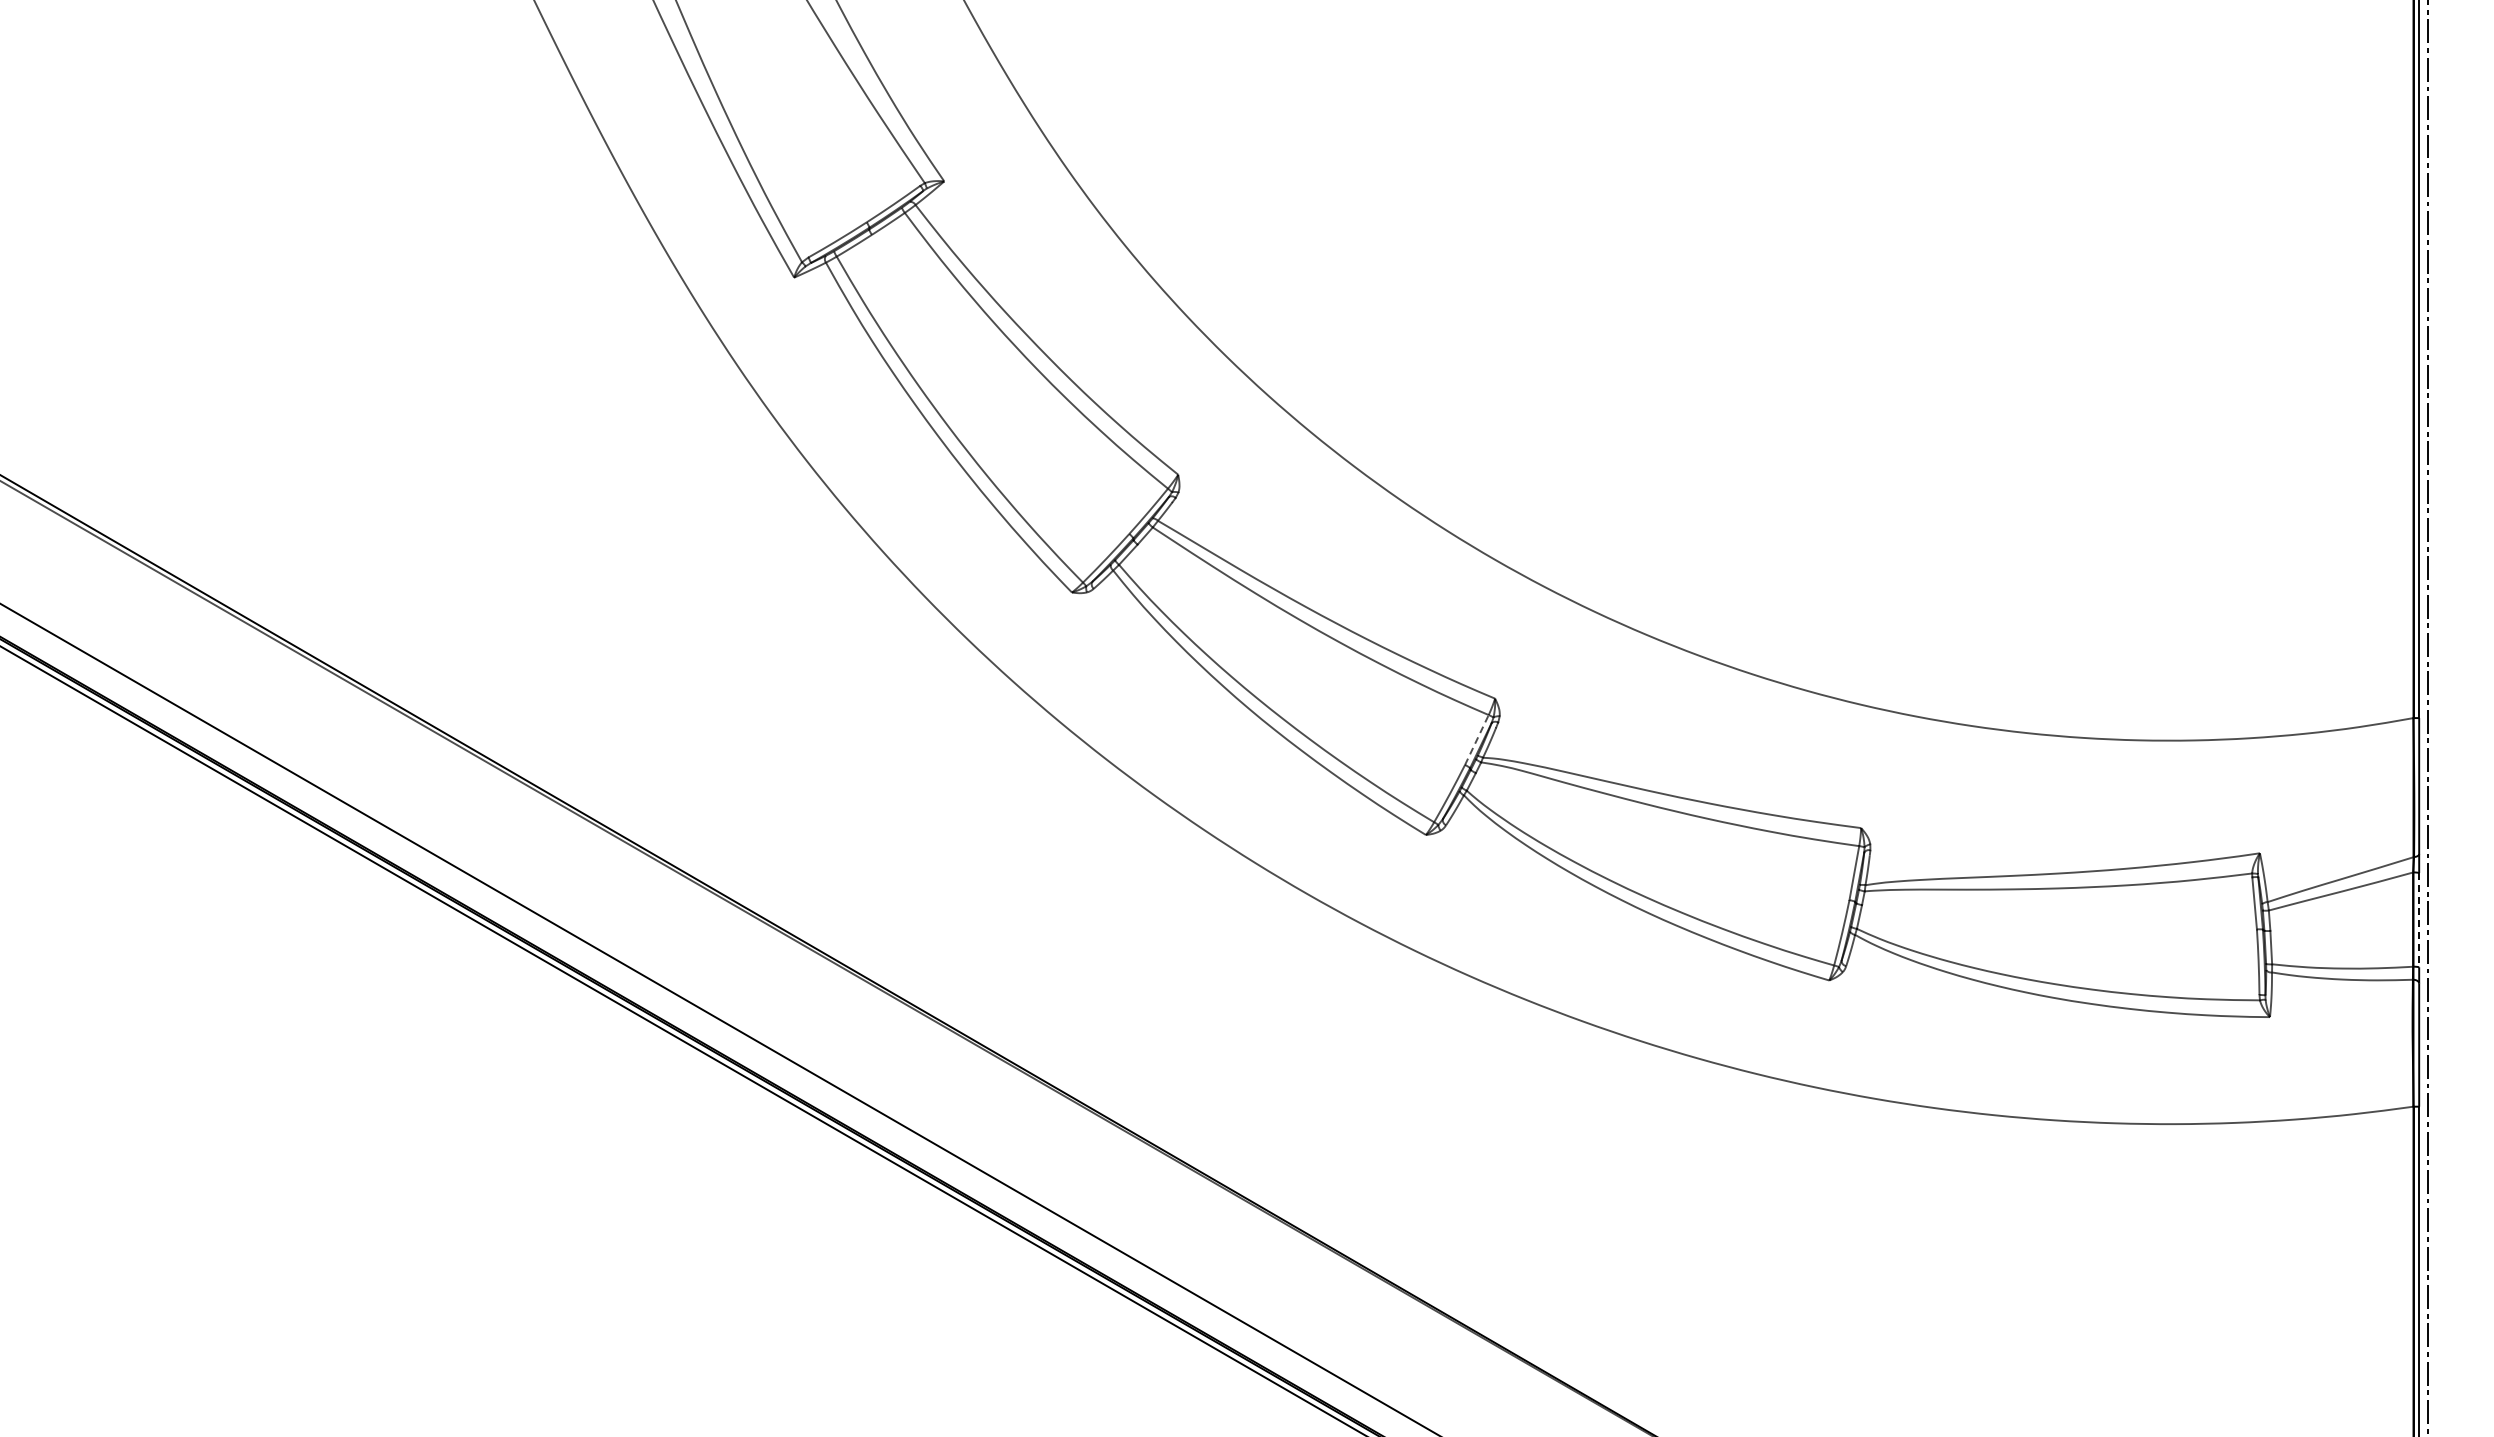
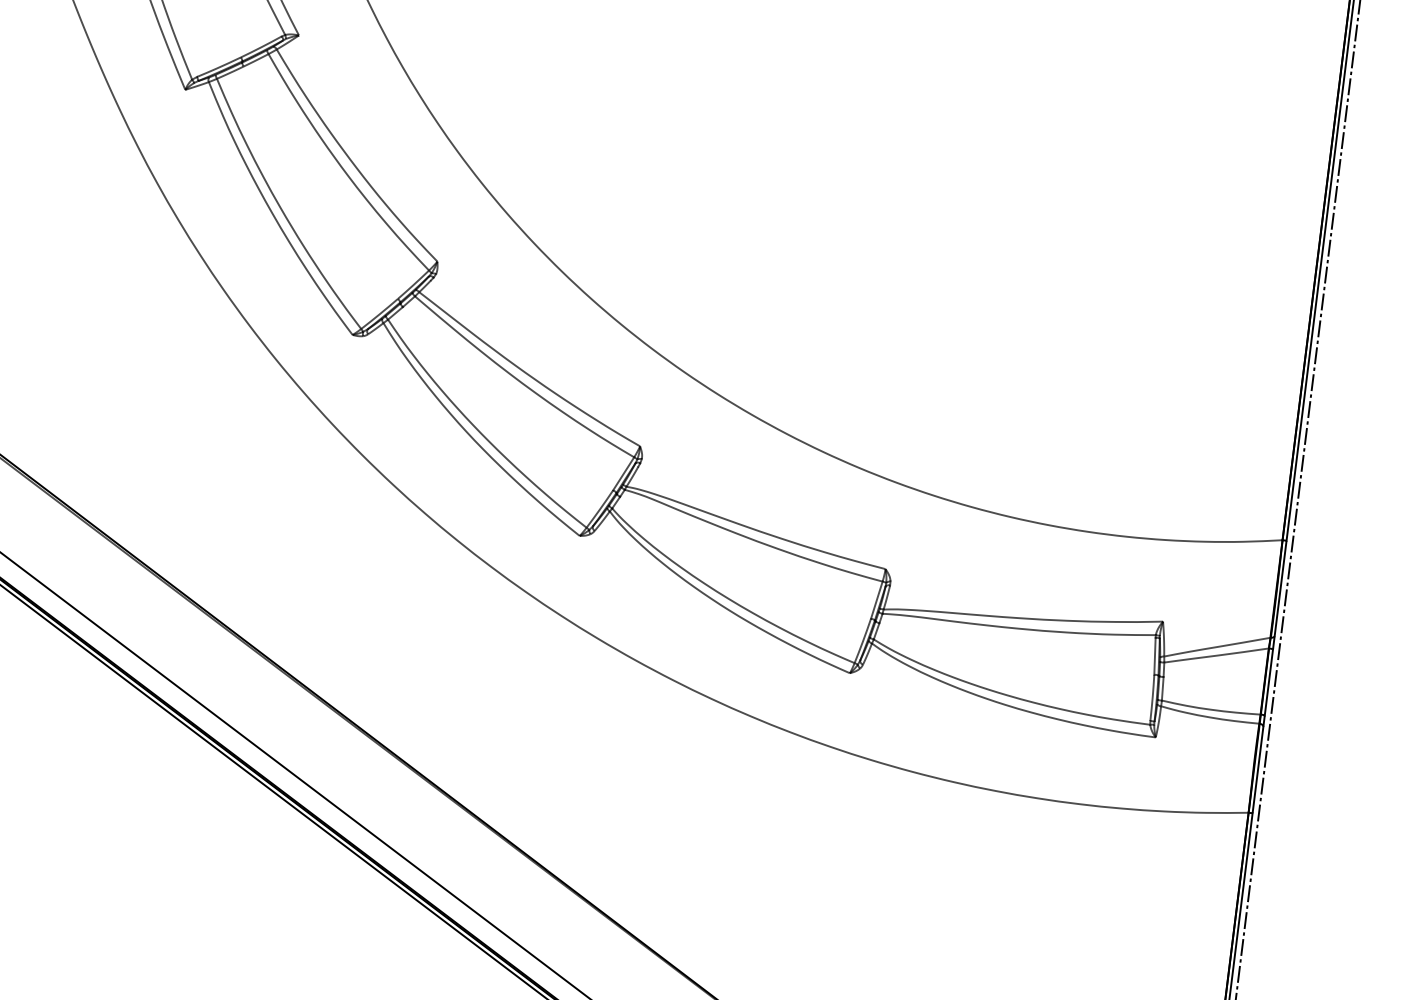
line: (1476, 740) -> (623, 474), dashed -> solid
line: (2419, 920) -> (1269, 682), dashed -> solid

